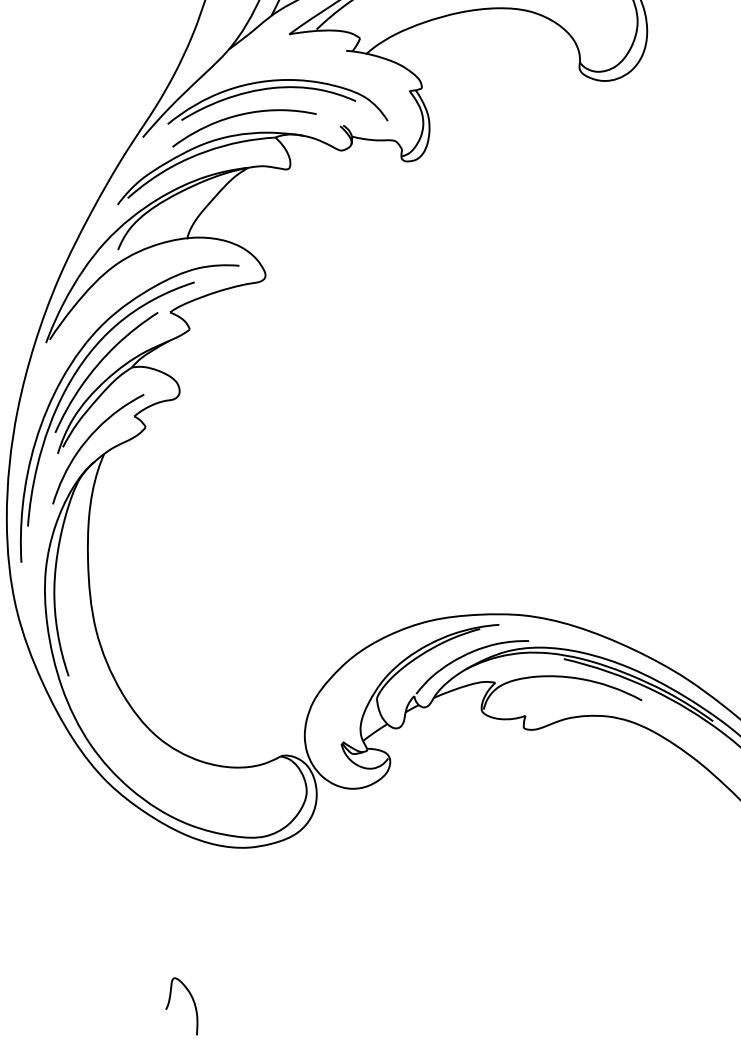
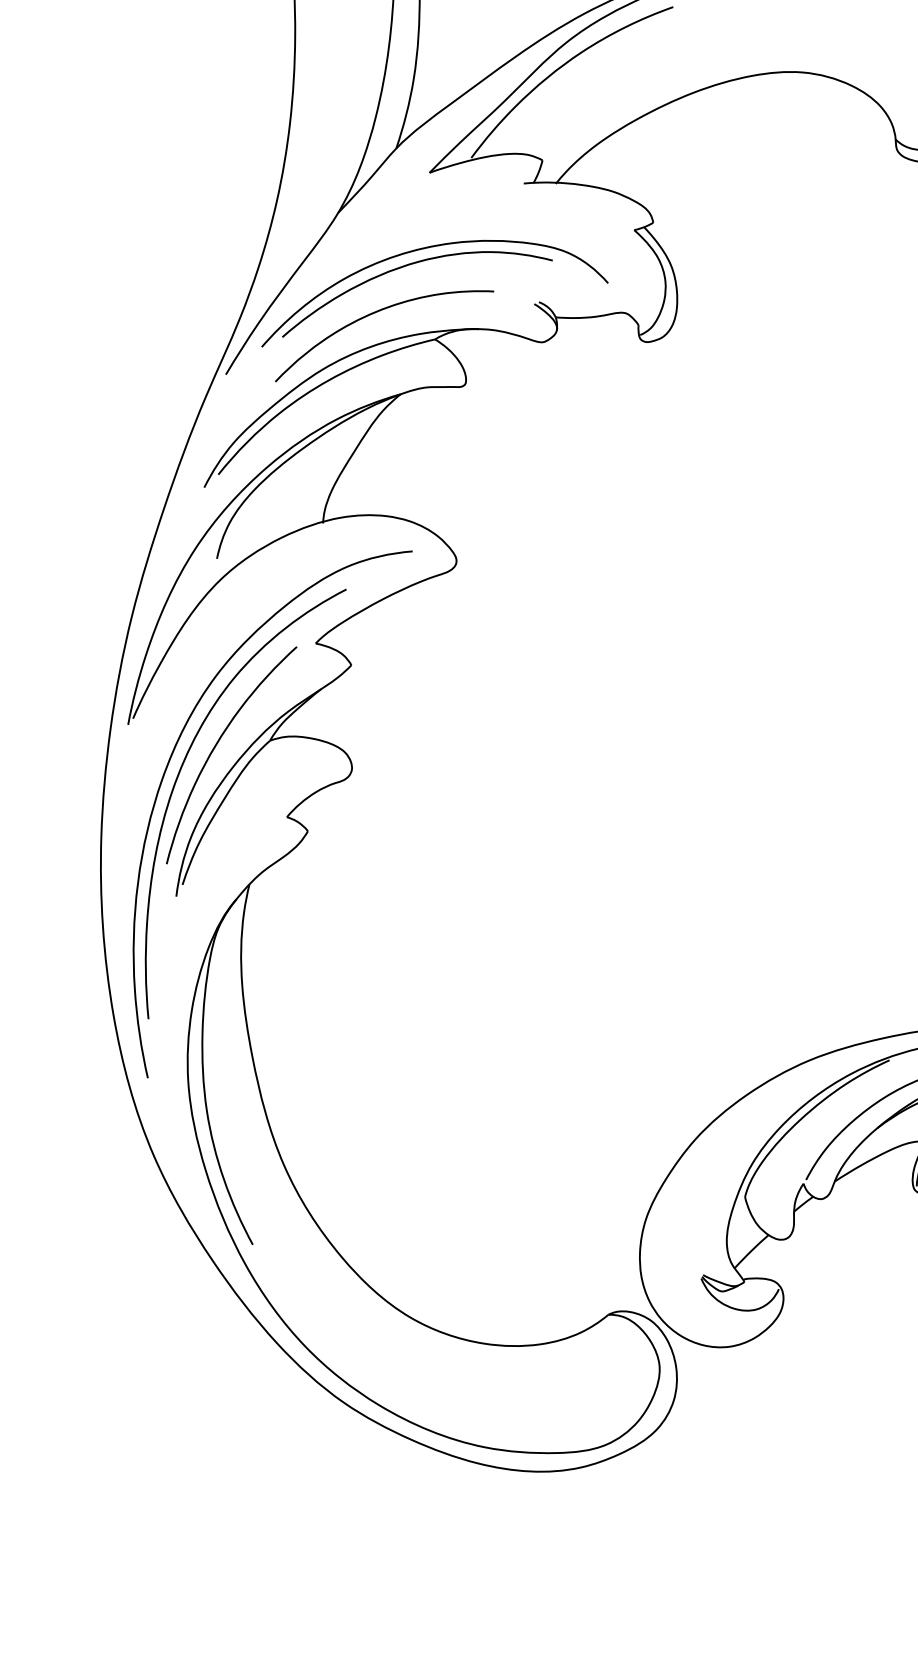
curve: (87, 441) -> (219, 869), removed

